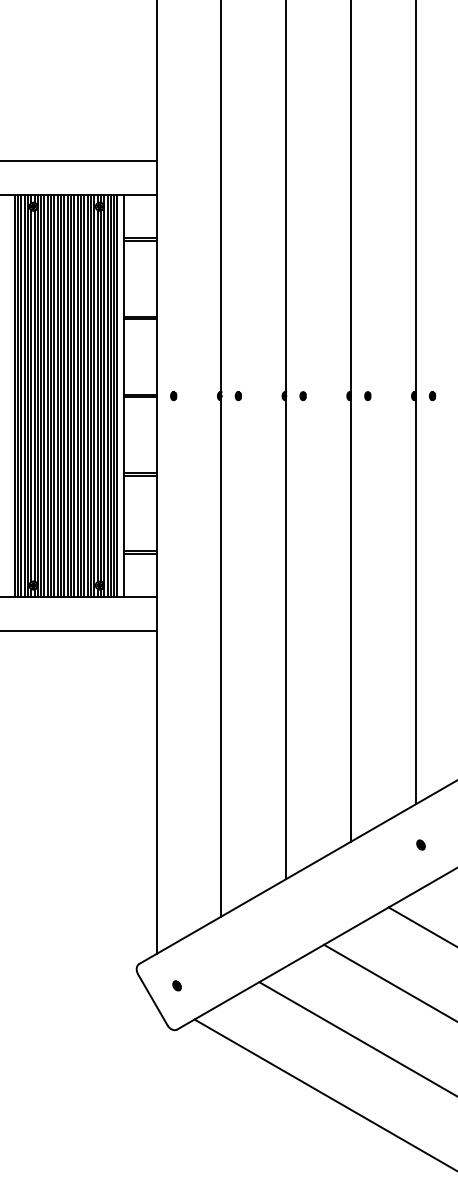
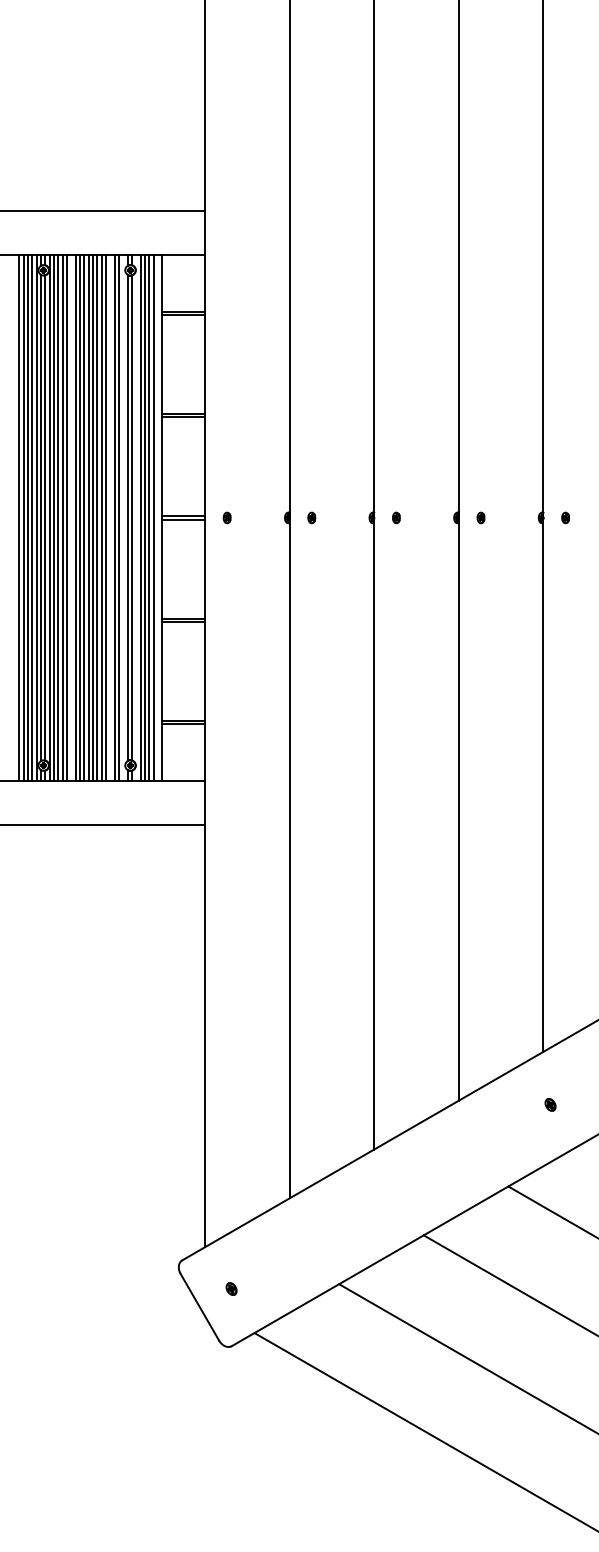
line: (54, 395) -> (71, 517), removed
line: (84, 395) -> (110, 517), removed
line: (94, 395) -> (123, 517), removed
line: (104, 395) -> (136, 517), removed

